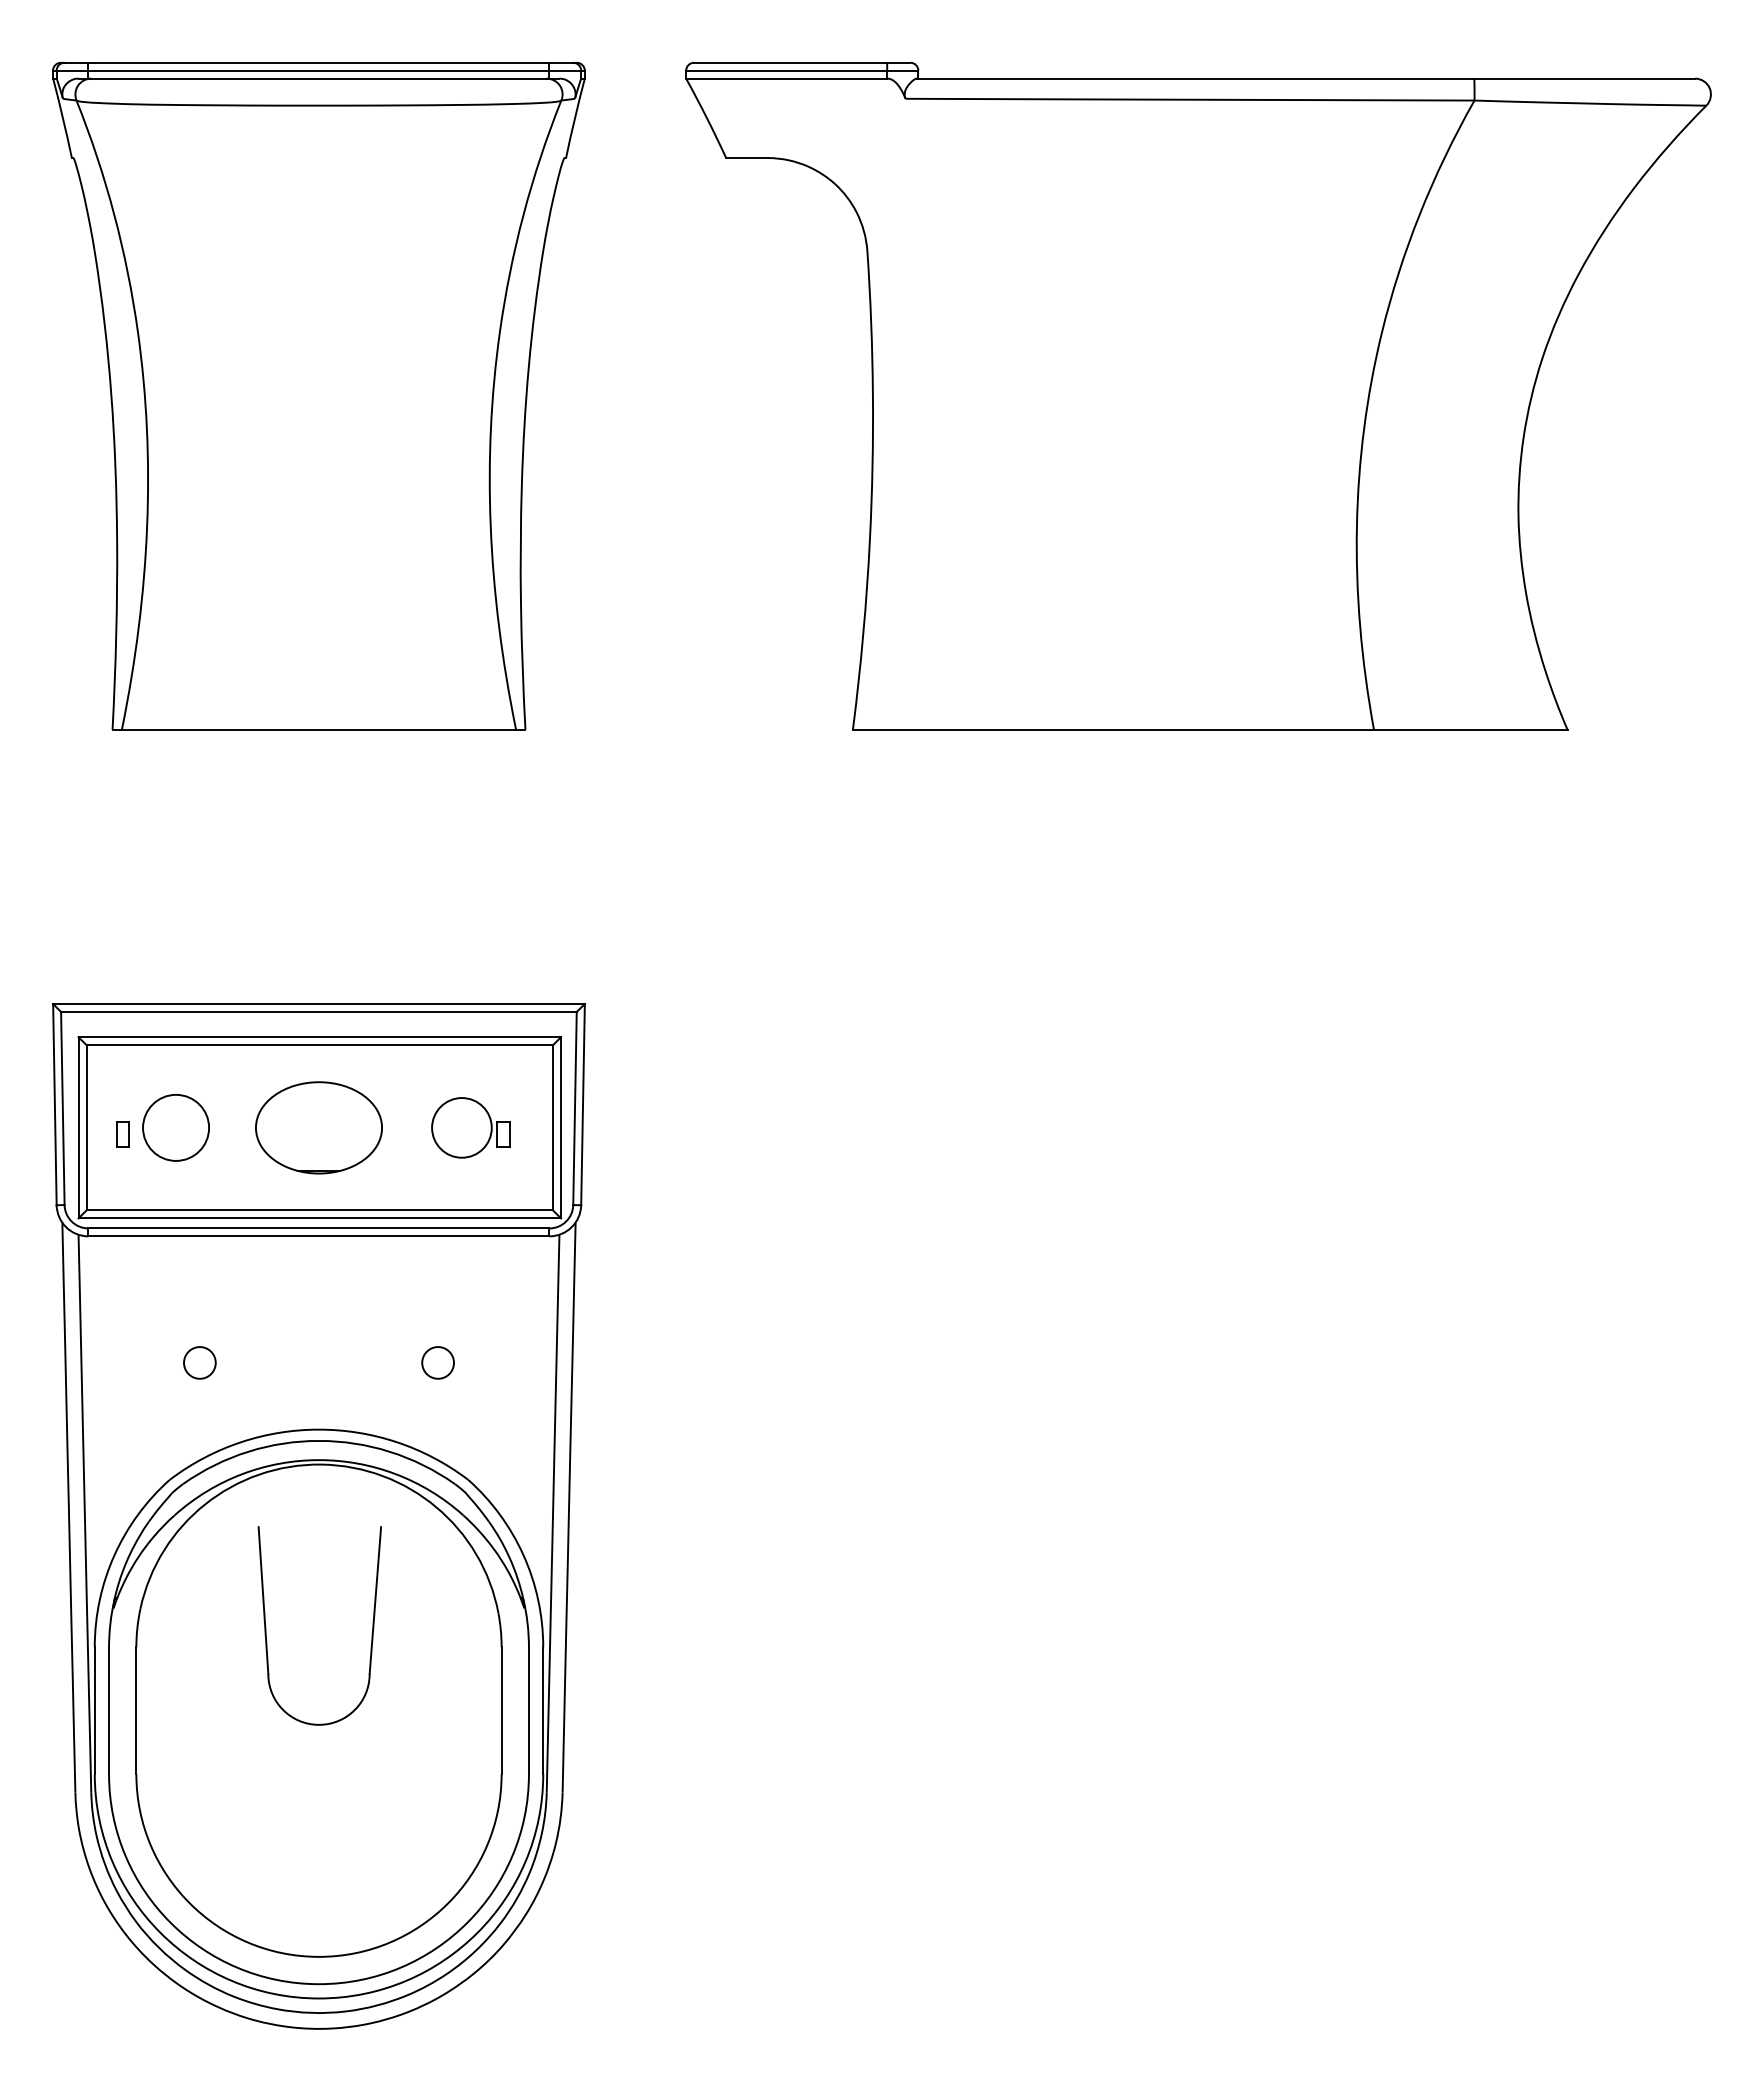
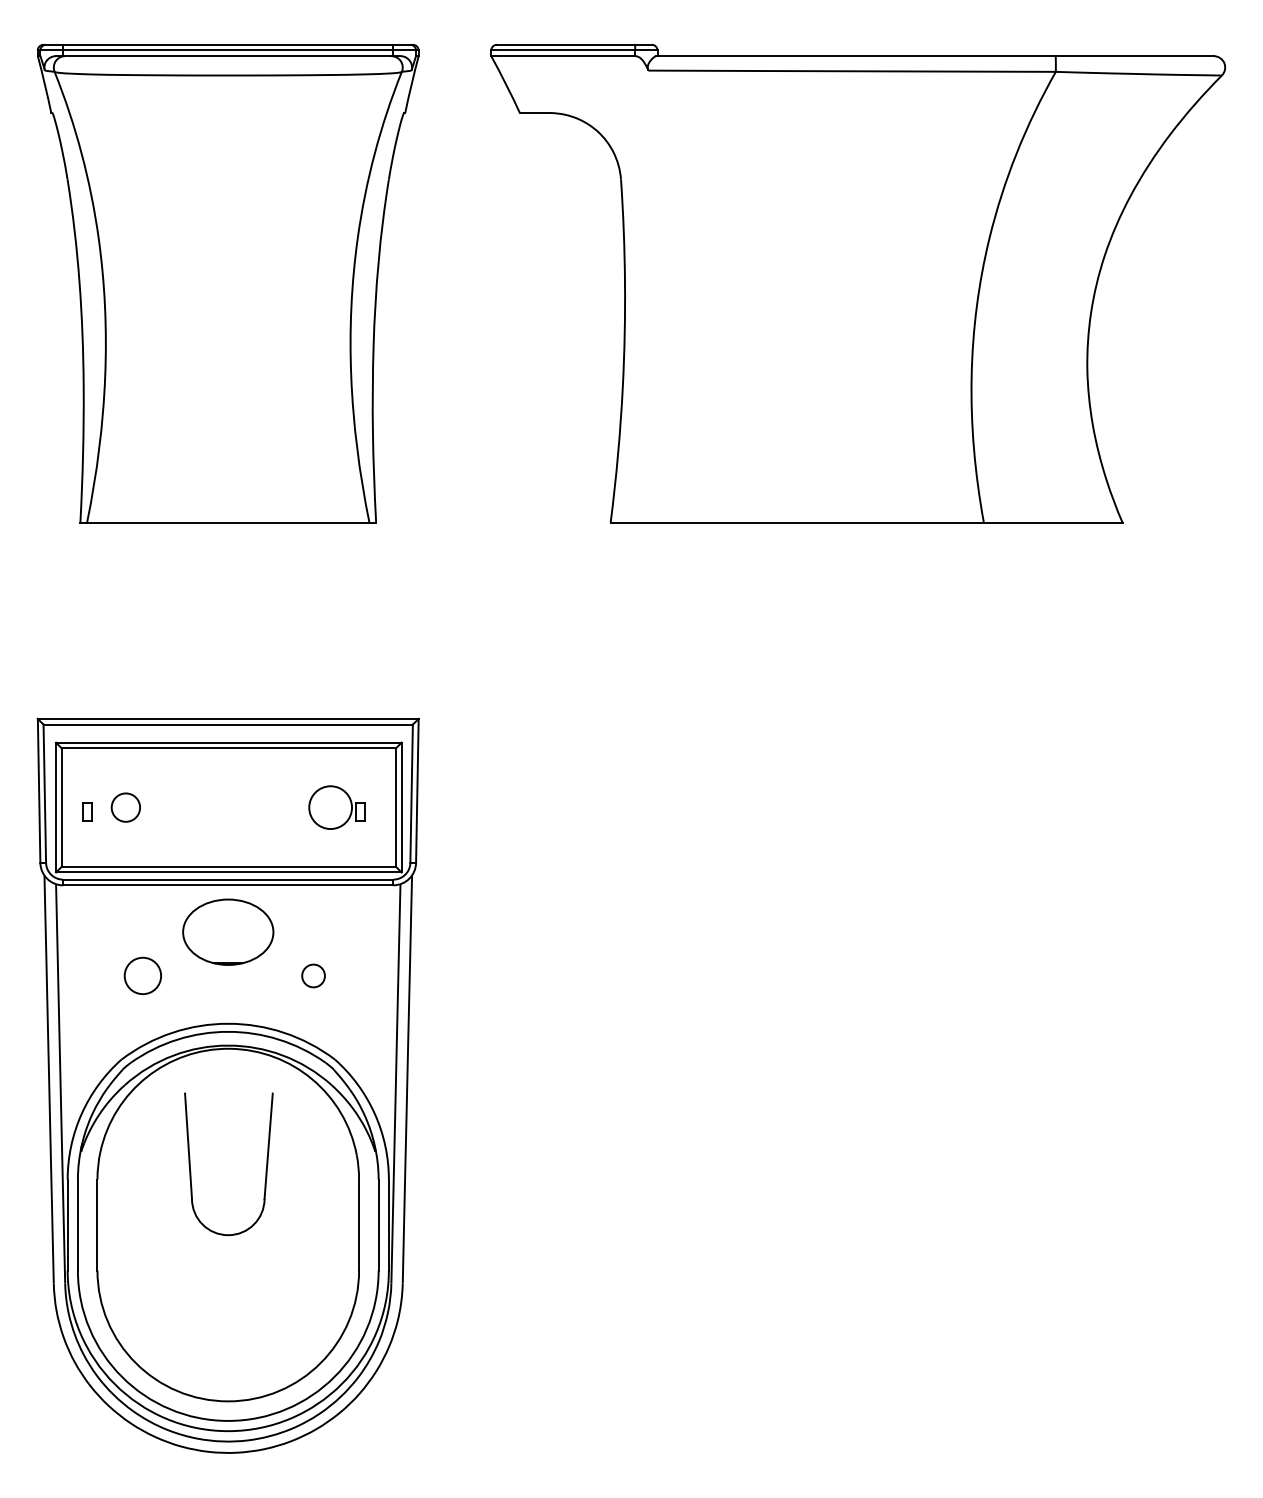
circle: (176, 1127) -> (126, 807), size x0.6
part: (318, 1127) -> (227, 931), moved
circle: (199, 1362) -> (142, 975), size x1.6

